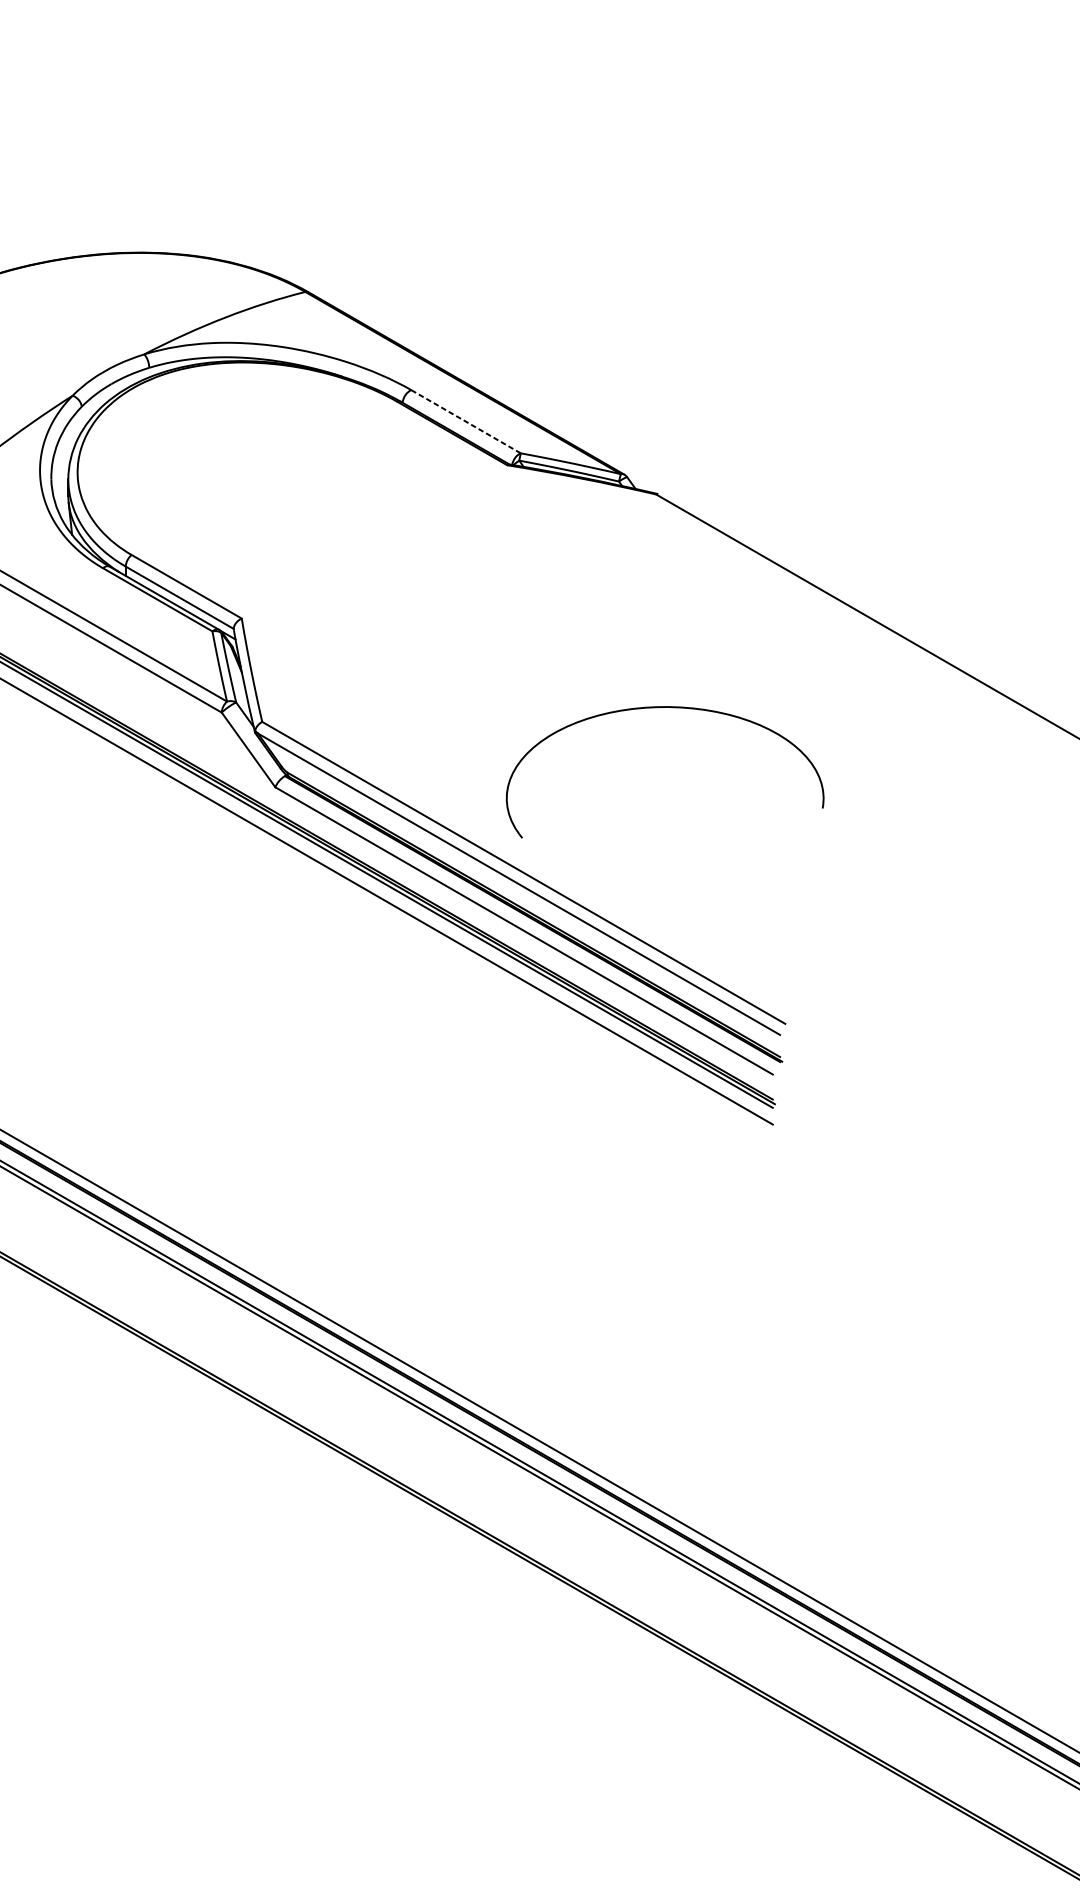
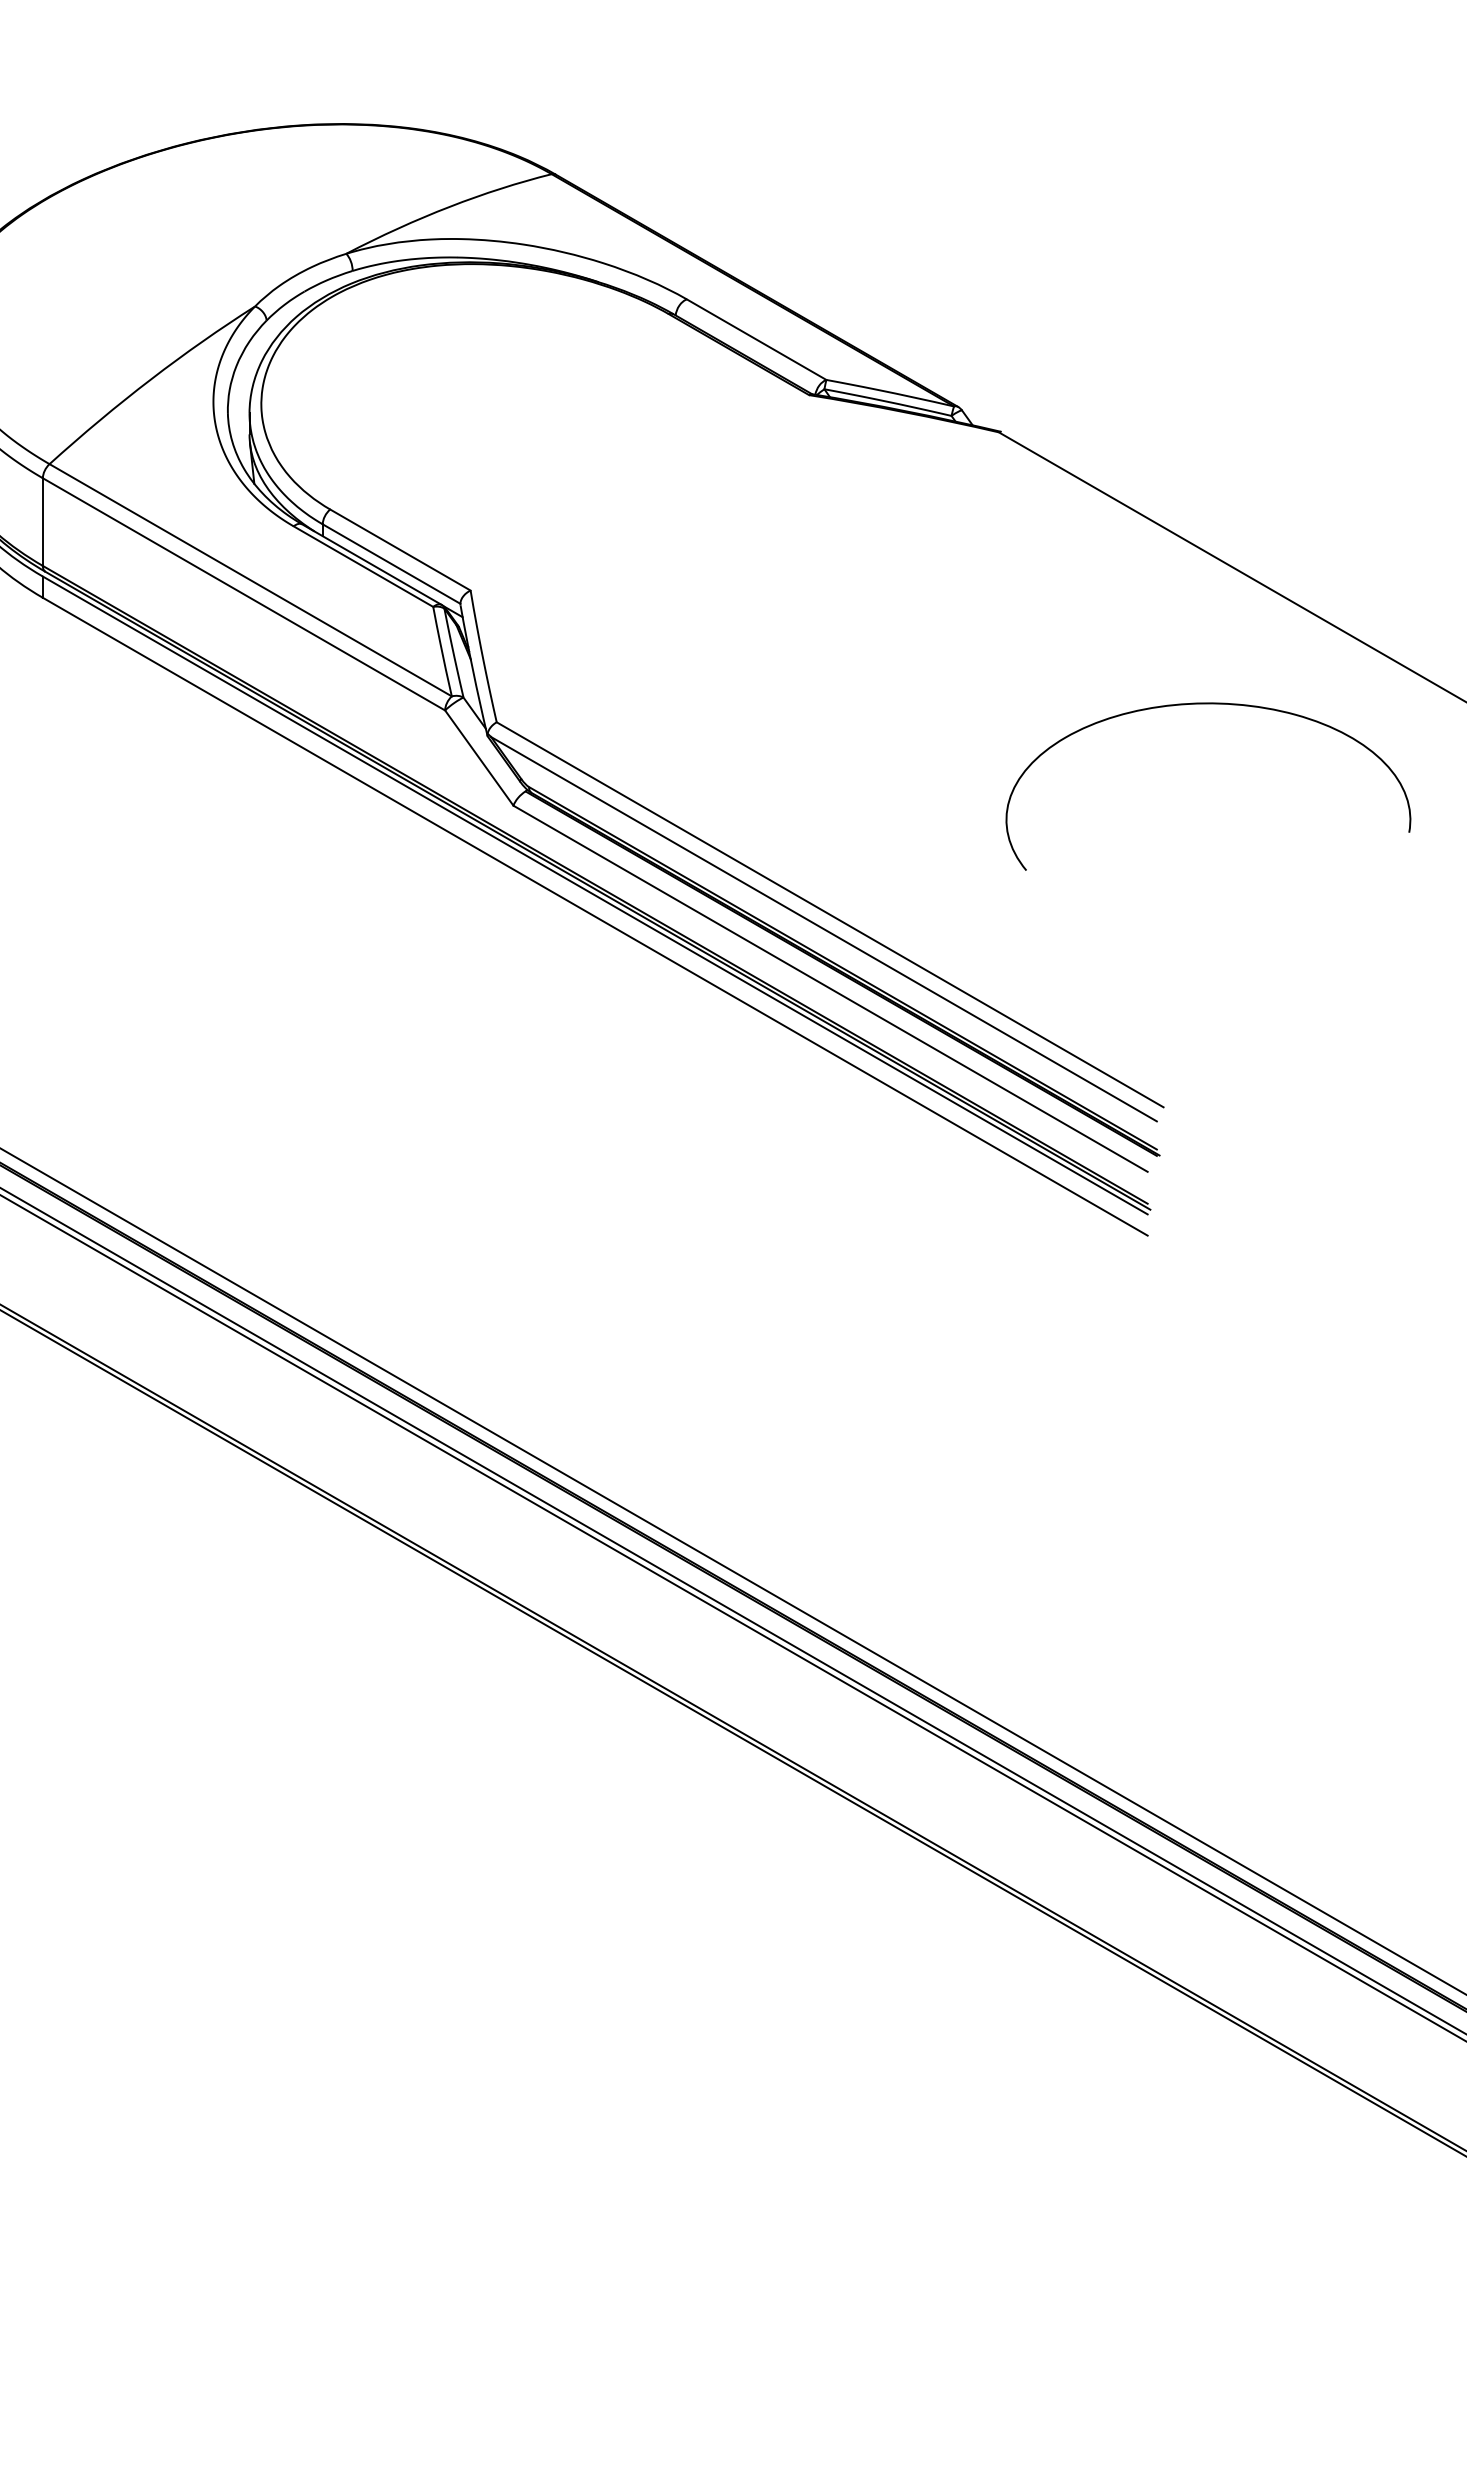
line: (466, 421) -> (756, 339), dashed -> solid
curve: (665, 707) -> (1208, 704), moved

